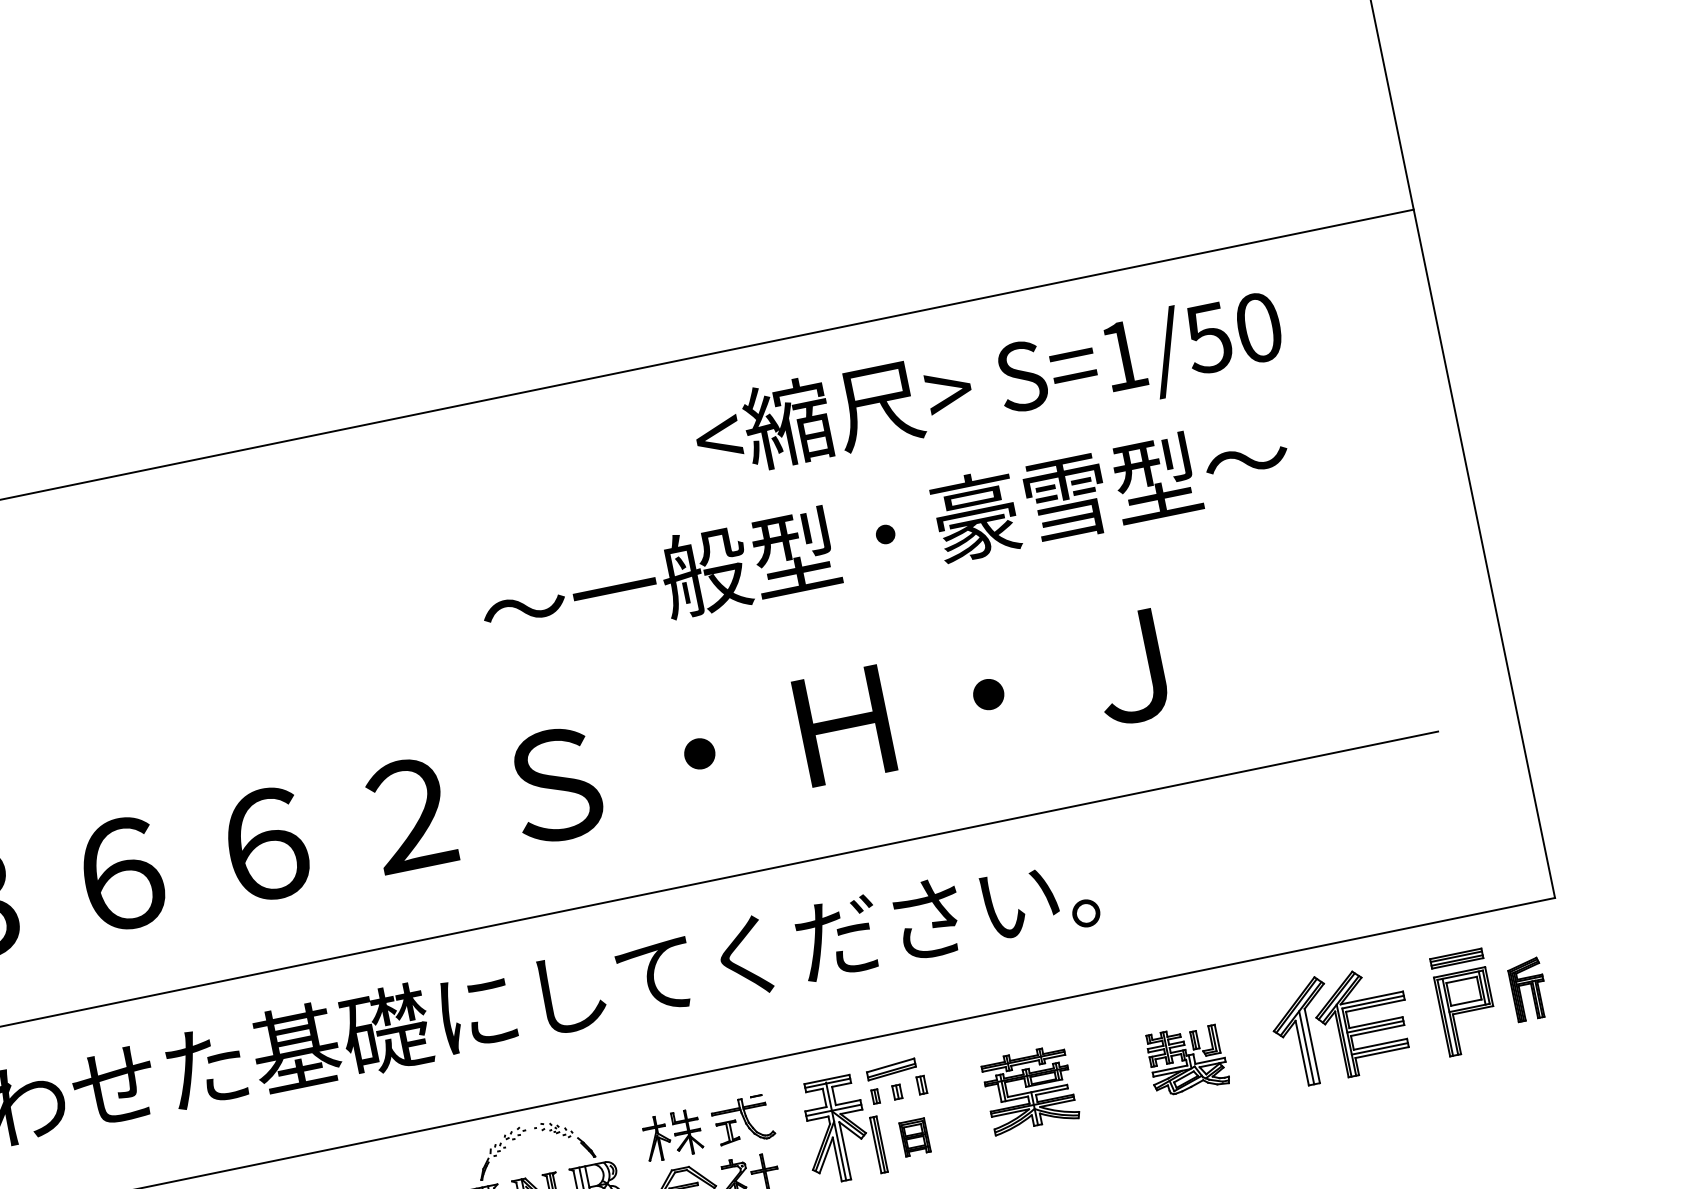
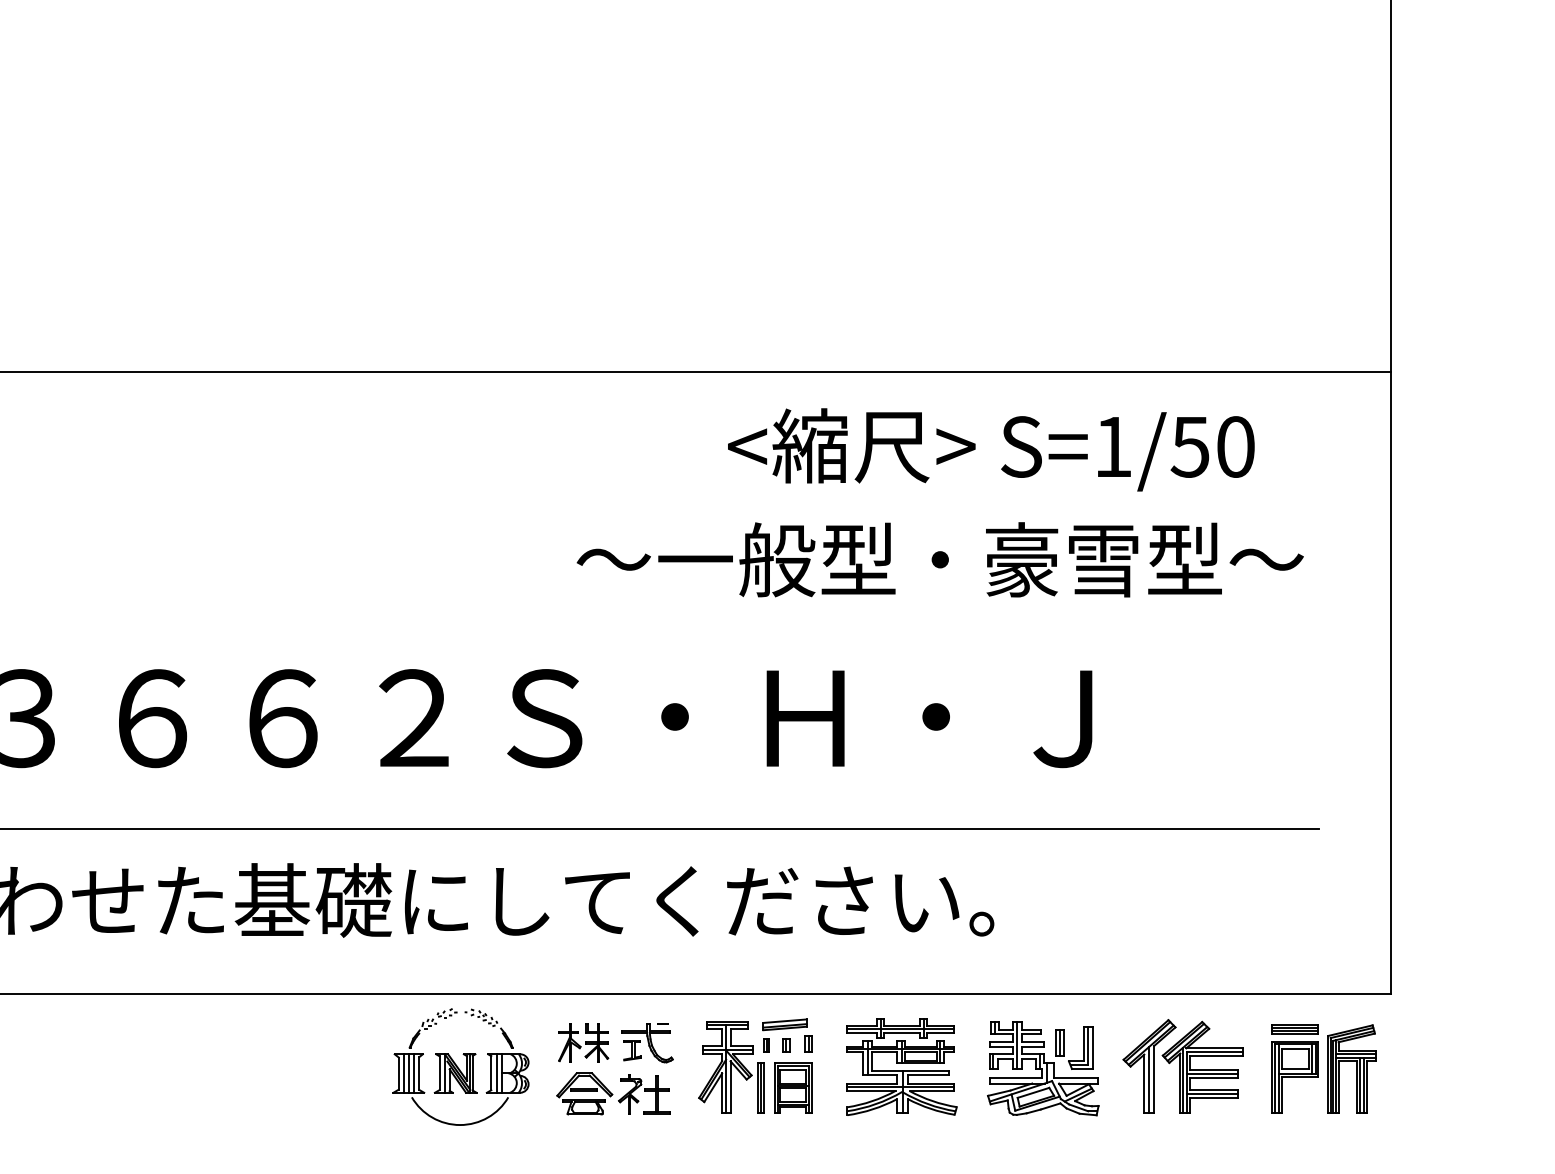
text: (884, 534) -> (939, 559), moved
part: (1527, 989) -> (1351, 1068), size x1.67
part: (1187, 1059) -> (1043, 1068), size x1.67
part: (1029, 1089) -> (901, 1066), size x1.43
part: (914, 1136) -> (793, 1087), size x1.67

